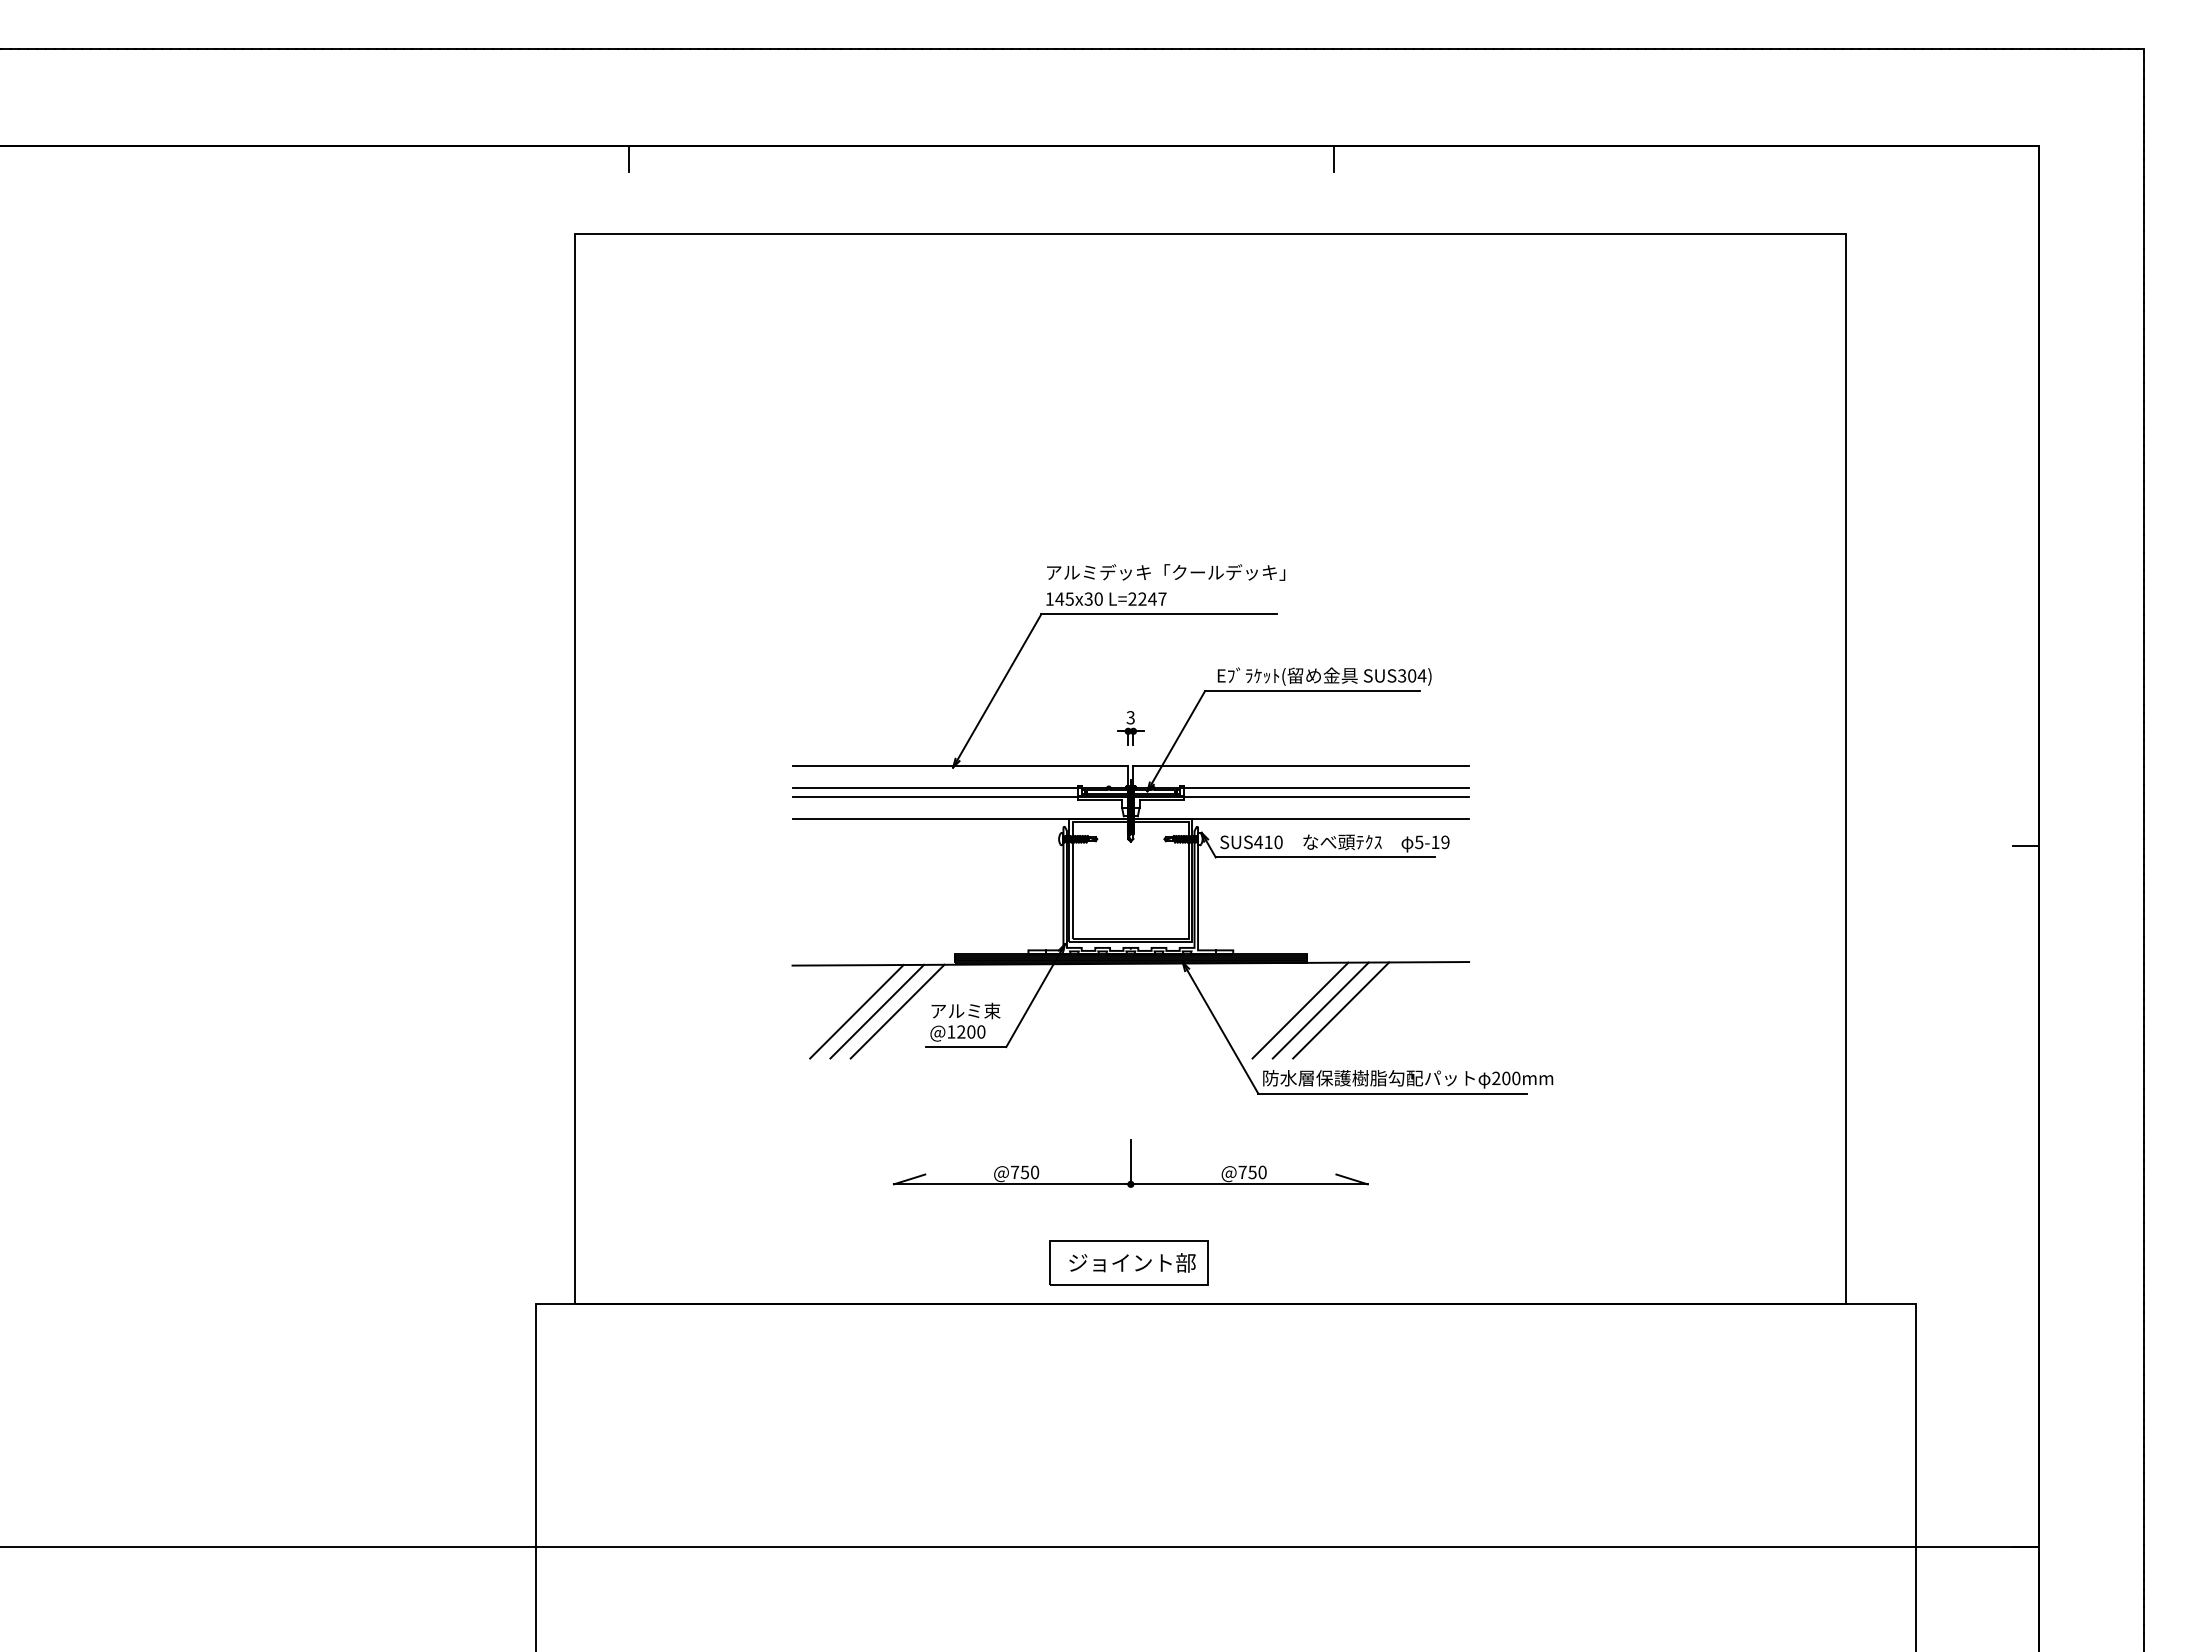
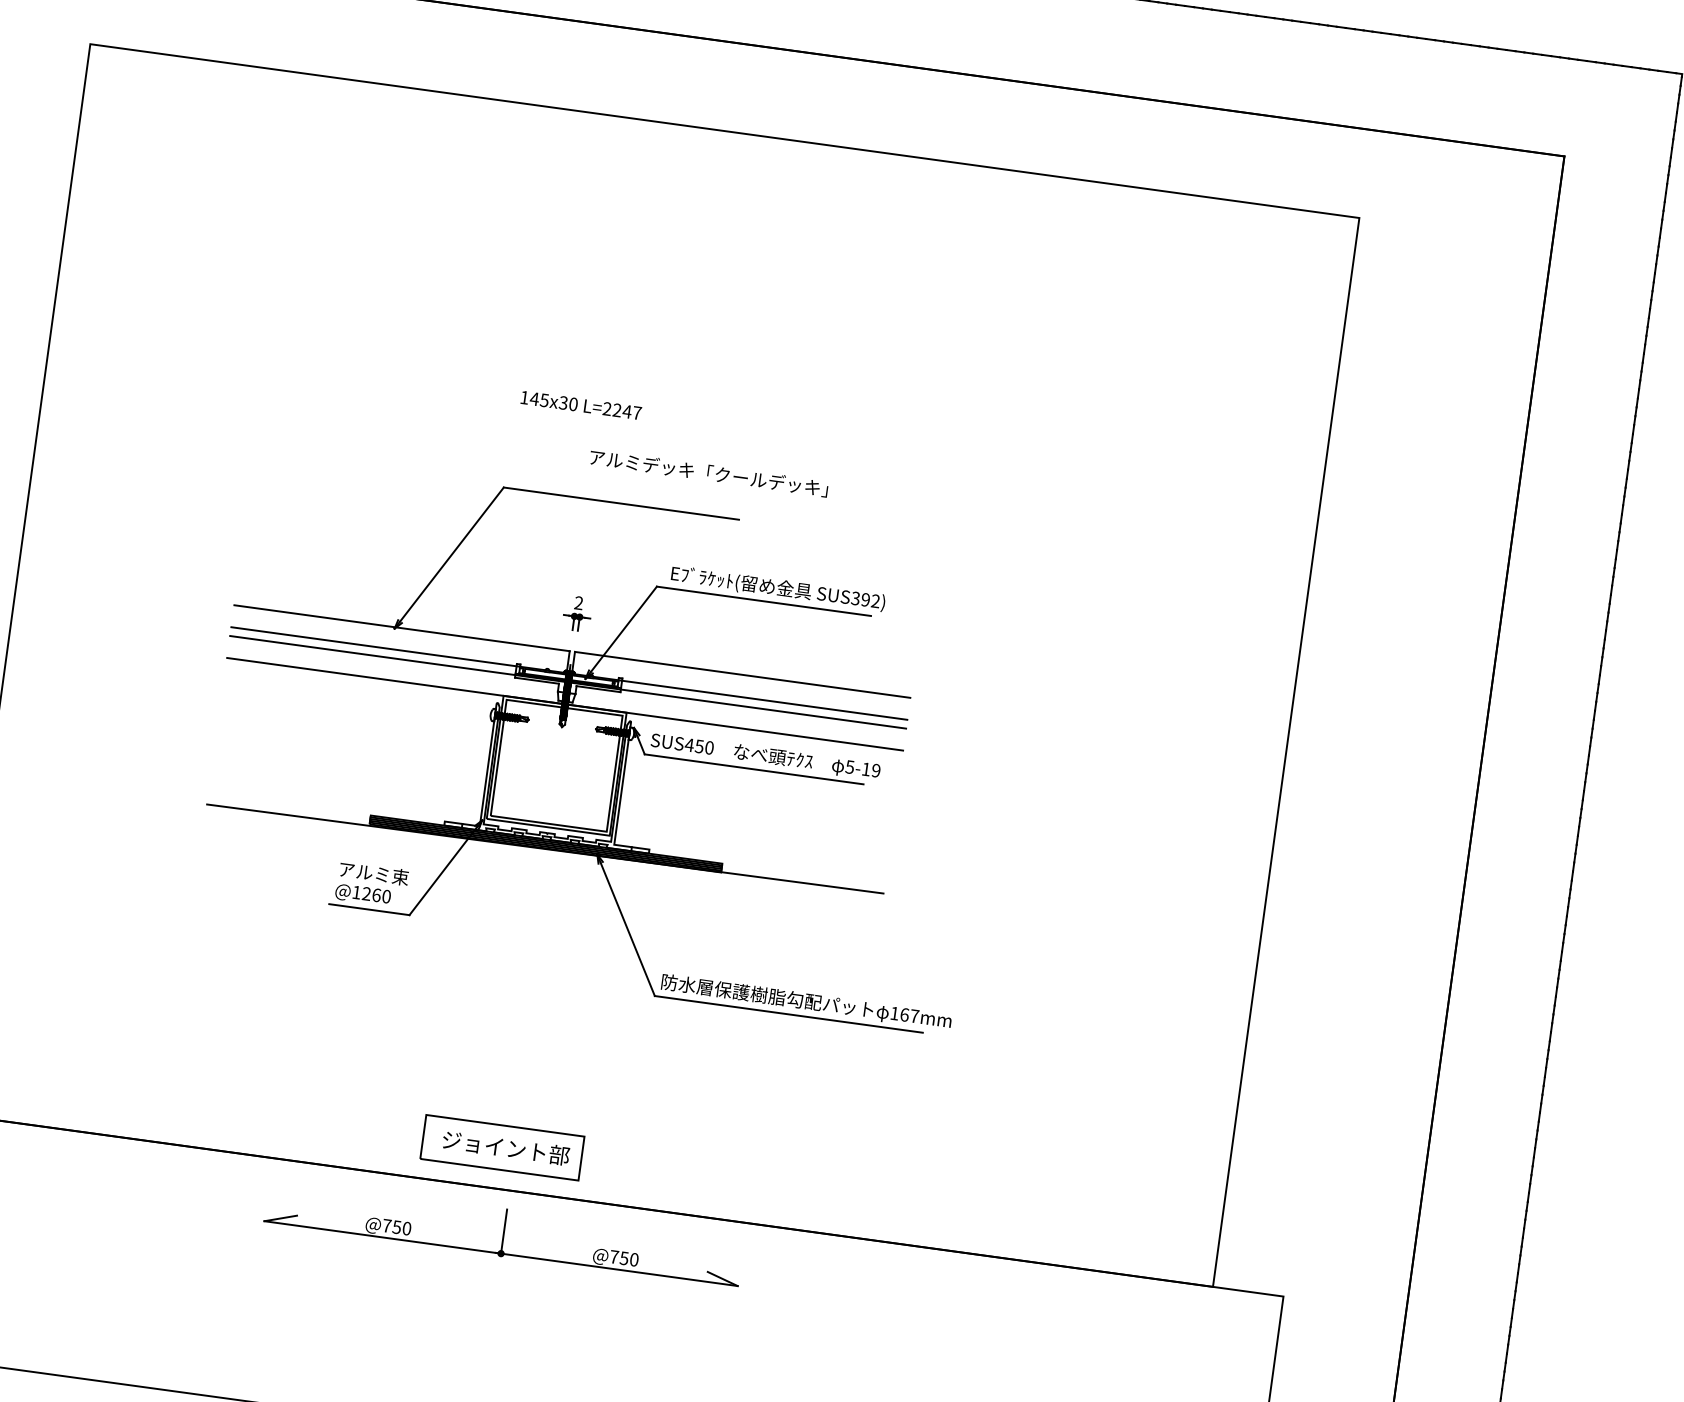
line: (1334, 159) -> (858, 73), removed
text: (1166, 572) -> (709, 473), moved
text: (1106, 598) -> (581, 404), moved
text: (1417, 675) -> (871, 600), SUS304) -> SUS392)
text: (1130, 717) -> (578, 602), 3 -> 2
text: (1268, 842) -> (699, 746), SUS410 -> SUS450
line: (2025, 846) -> (1455, 854), removed
line: (1300, 1010) -> (708, 918), removed
line: (1320, 1010) -> (728, 921), removed
line: (1341, 1010) -> (749, 924), removed
line: (856, 1011) -> (264, 859), removed
line: (877, 1011) -> (285, 861), removed
line: (897, 1011) -> (305, 864), removed
text: (971, 1031) -> (376, 894), @1200 -> @1260
text: (1506, 1078) -> (904, 1014), 200mm -> 167mm
part: (1130, 1163) -> (503, 1232), moved

